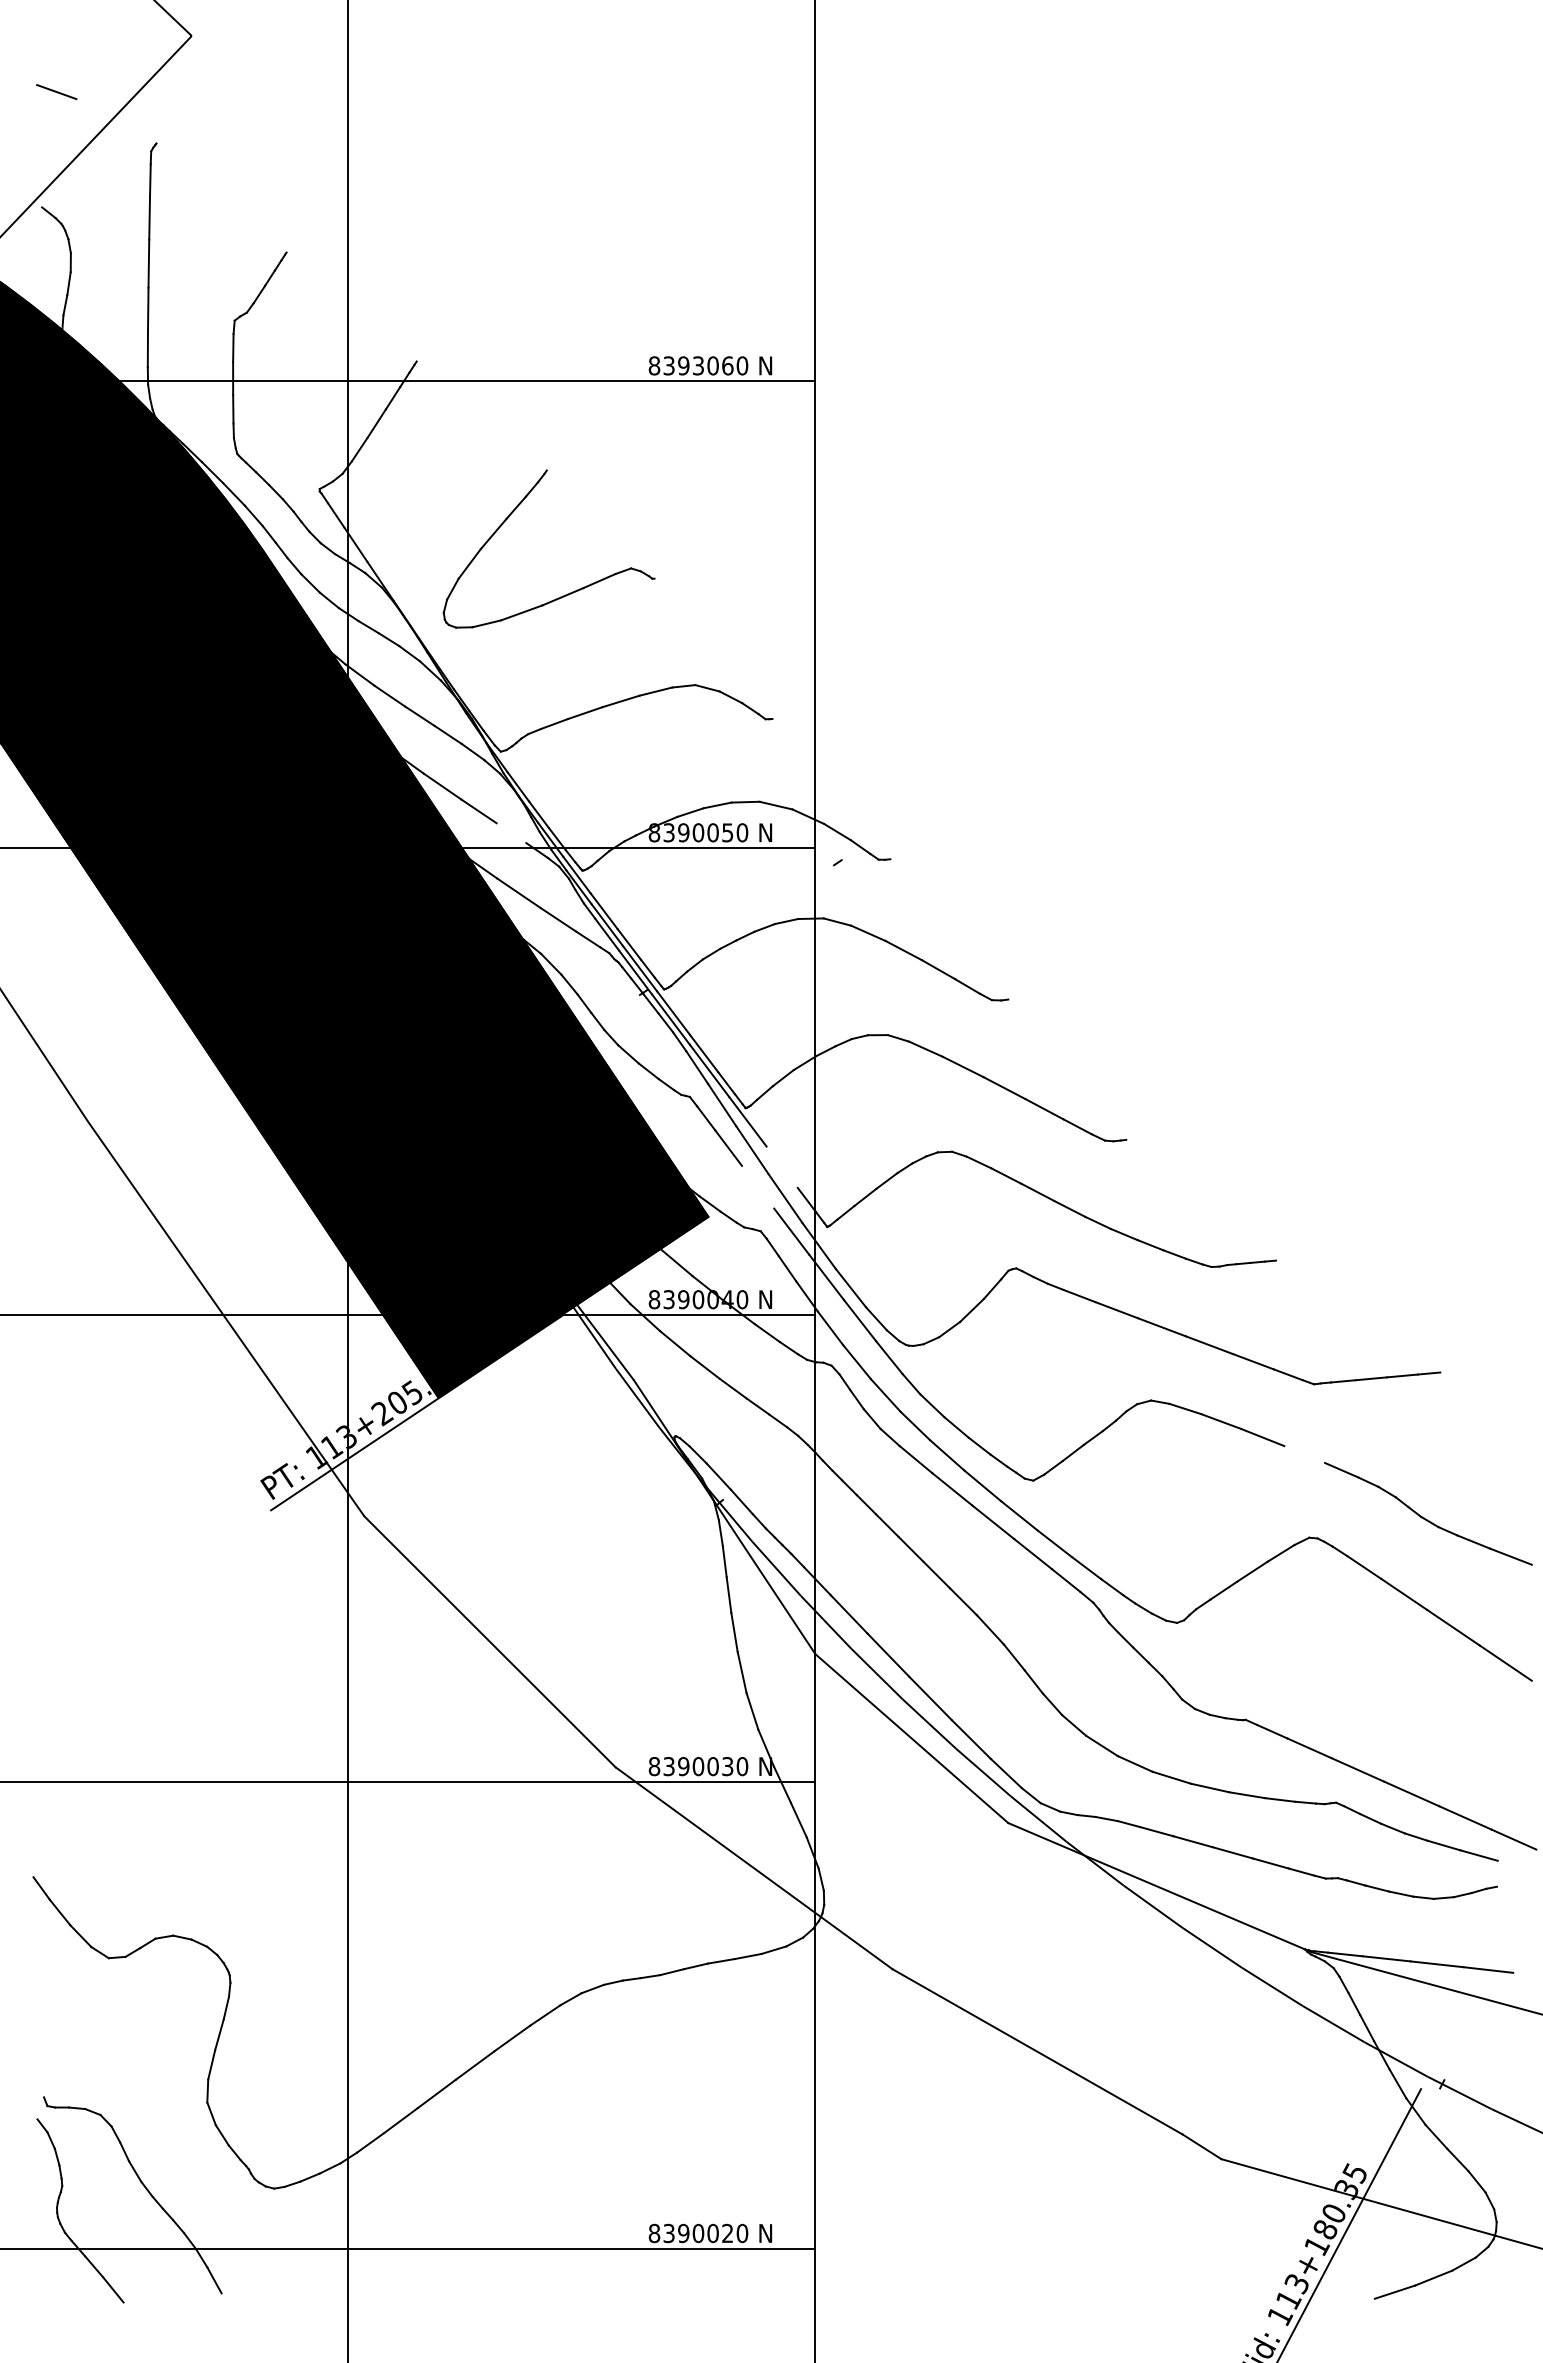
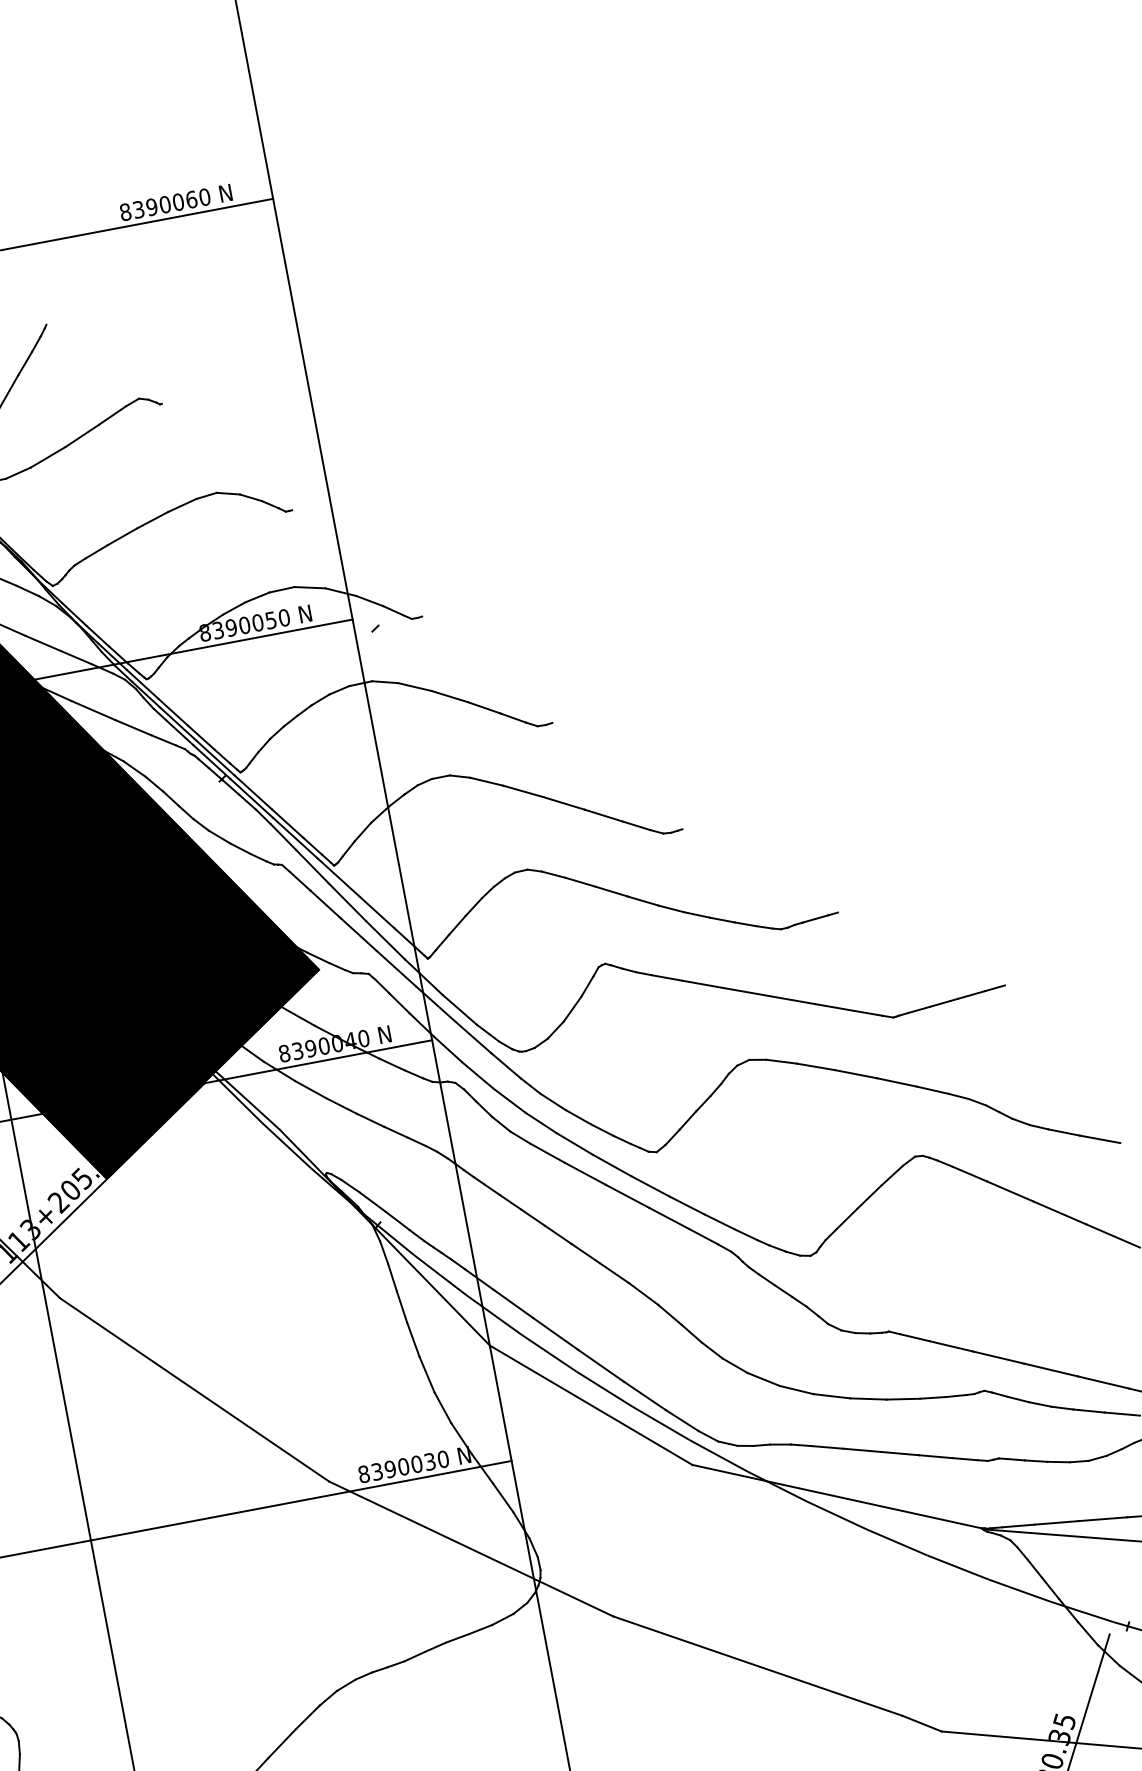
text: (698, 365) -> (165, 204), 8393060 -> 8390060
line: (511, 833) -> (76, 657), added
line: (781, 1166) -> (376, 911), added
line: (757, 1186) -> (358, 934), added
line: (1304, 1454) -> (896, 1082), added

